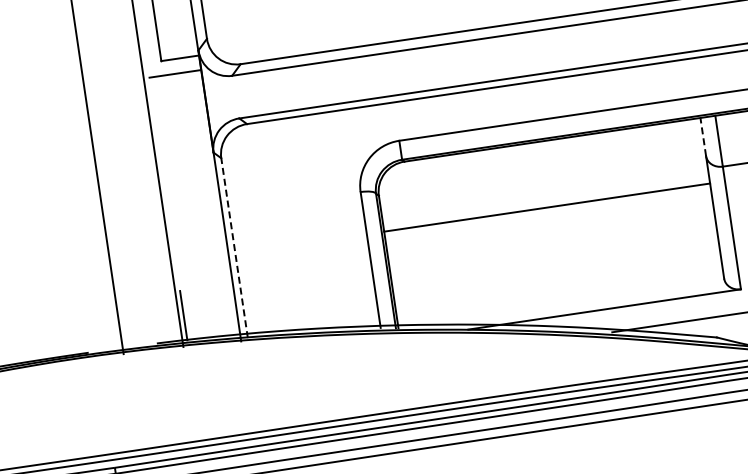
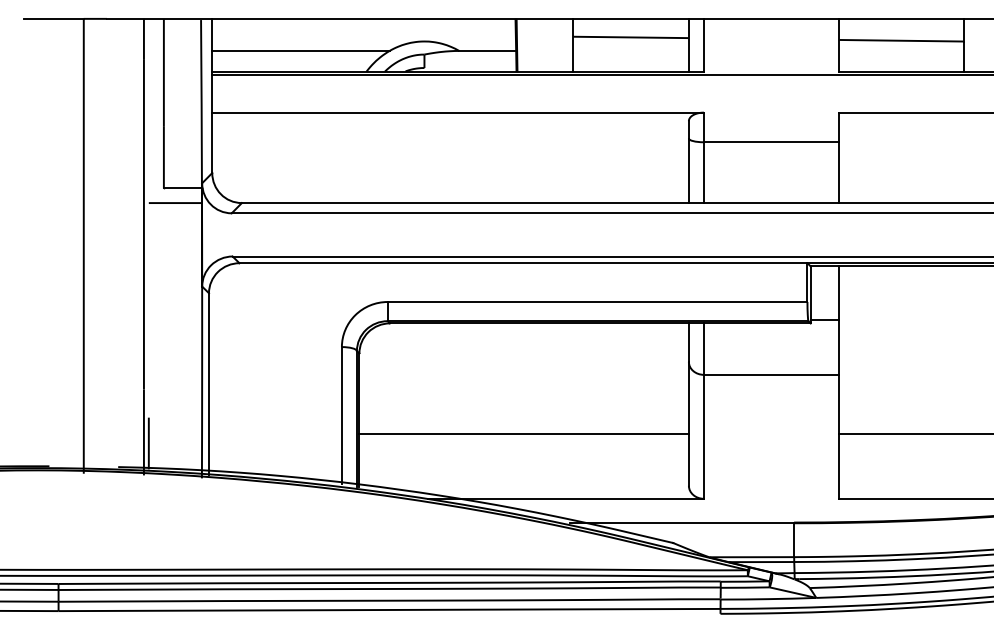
line: (702, 136) -> (688, 342), dashed -> solid
line: (546, 207) -> (523, 433), moved
line: (235, 248) -> (209, 384), dashed -> solid

